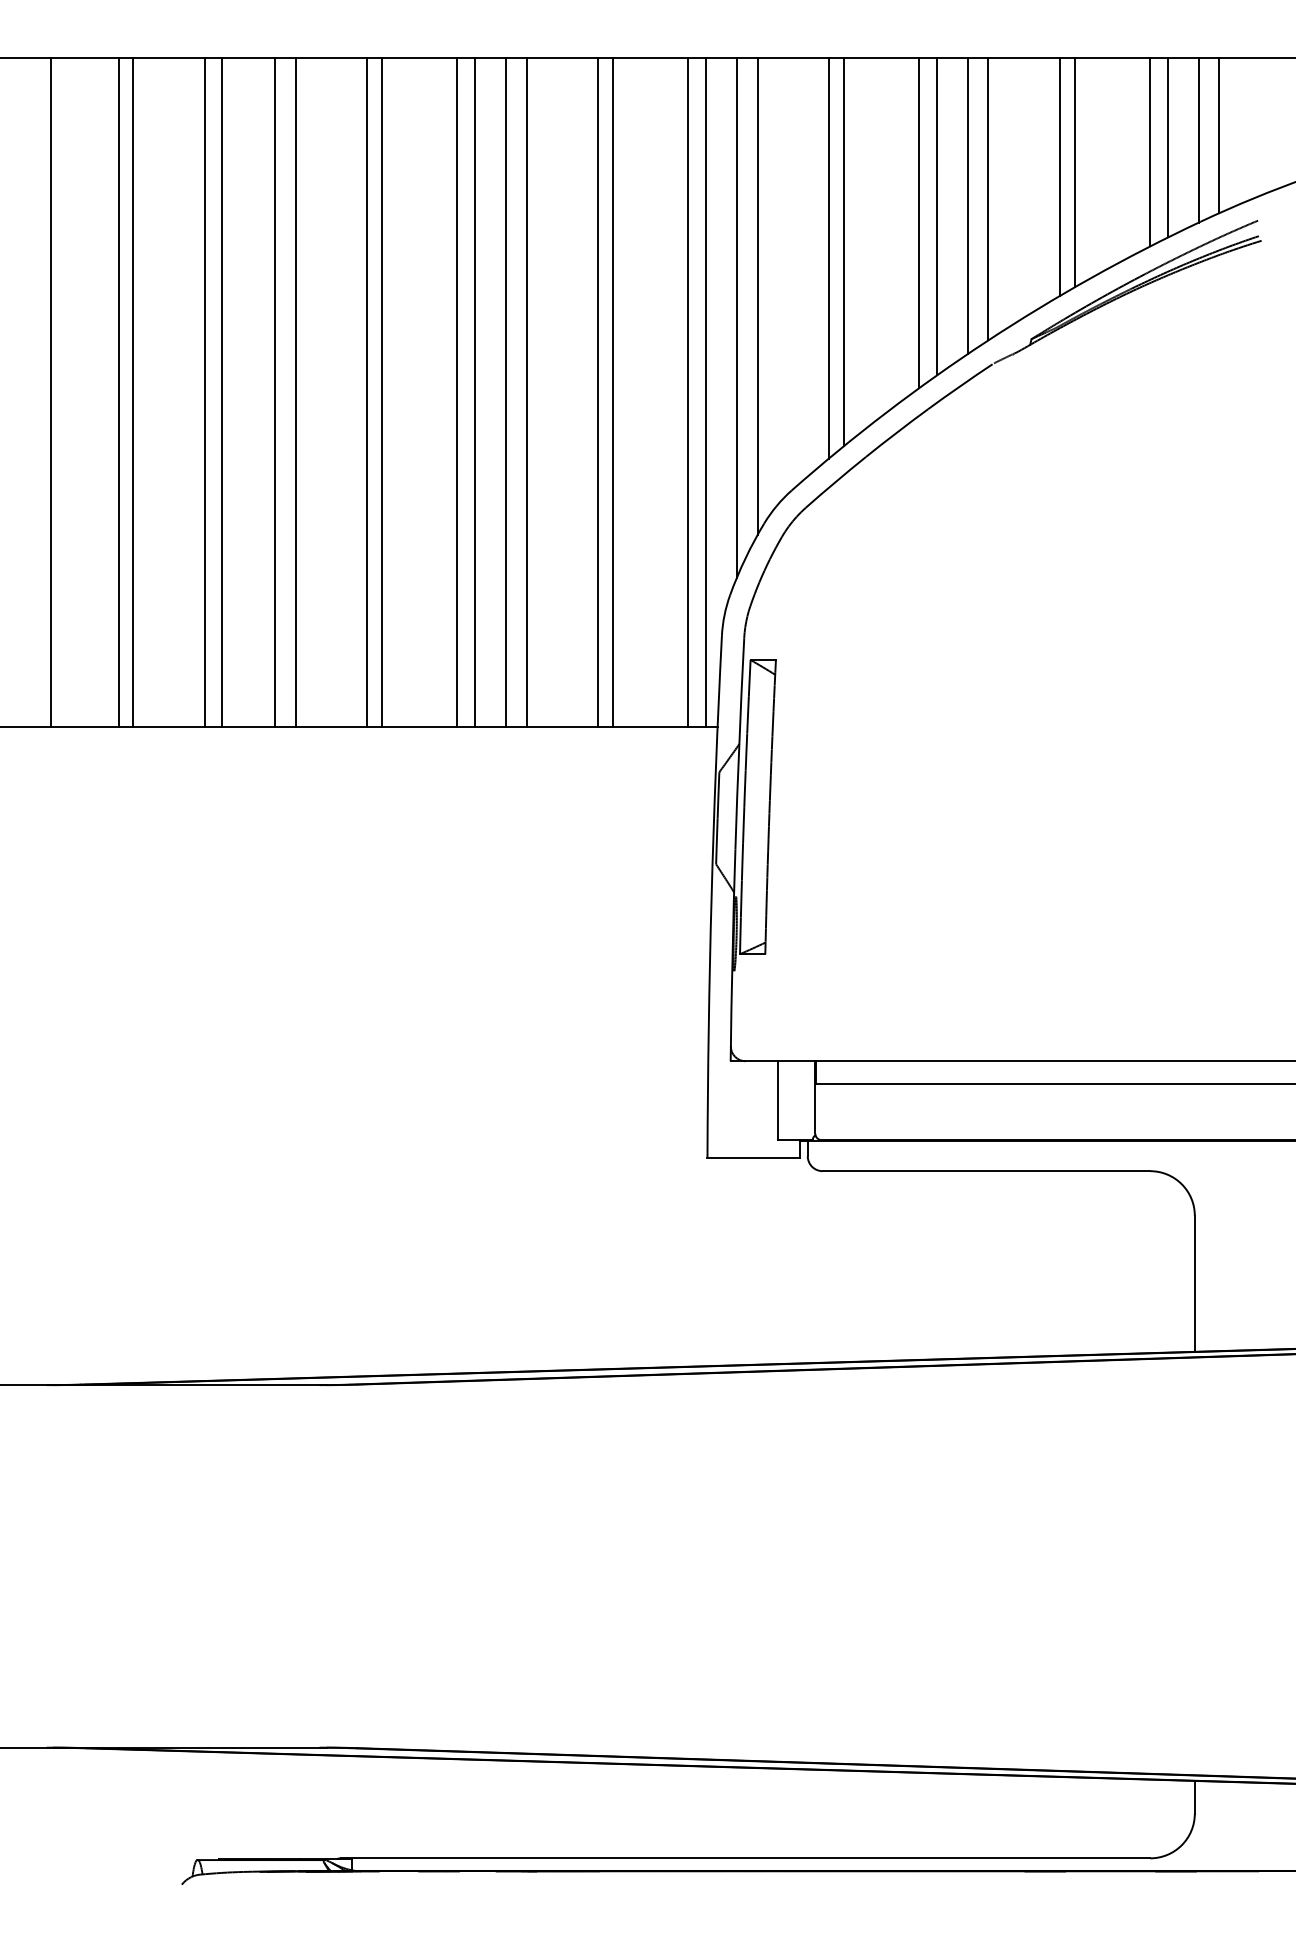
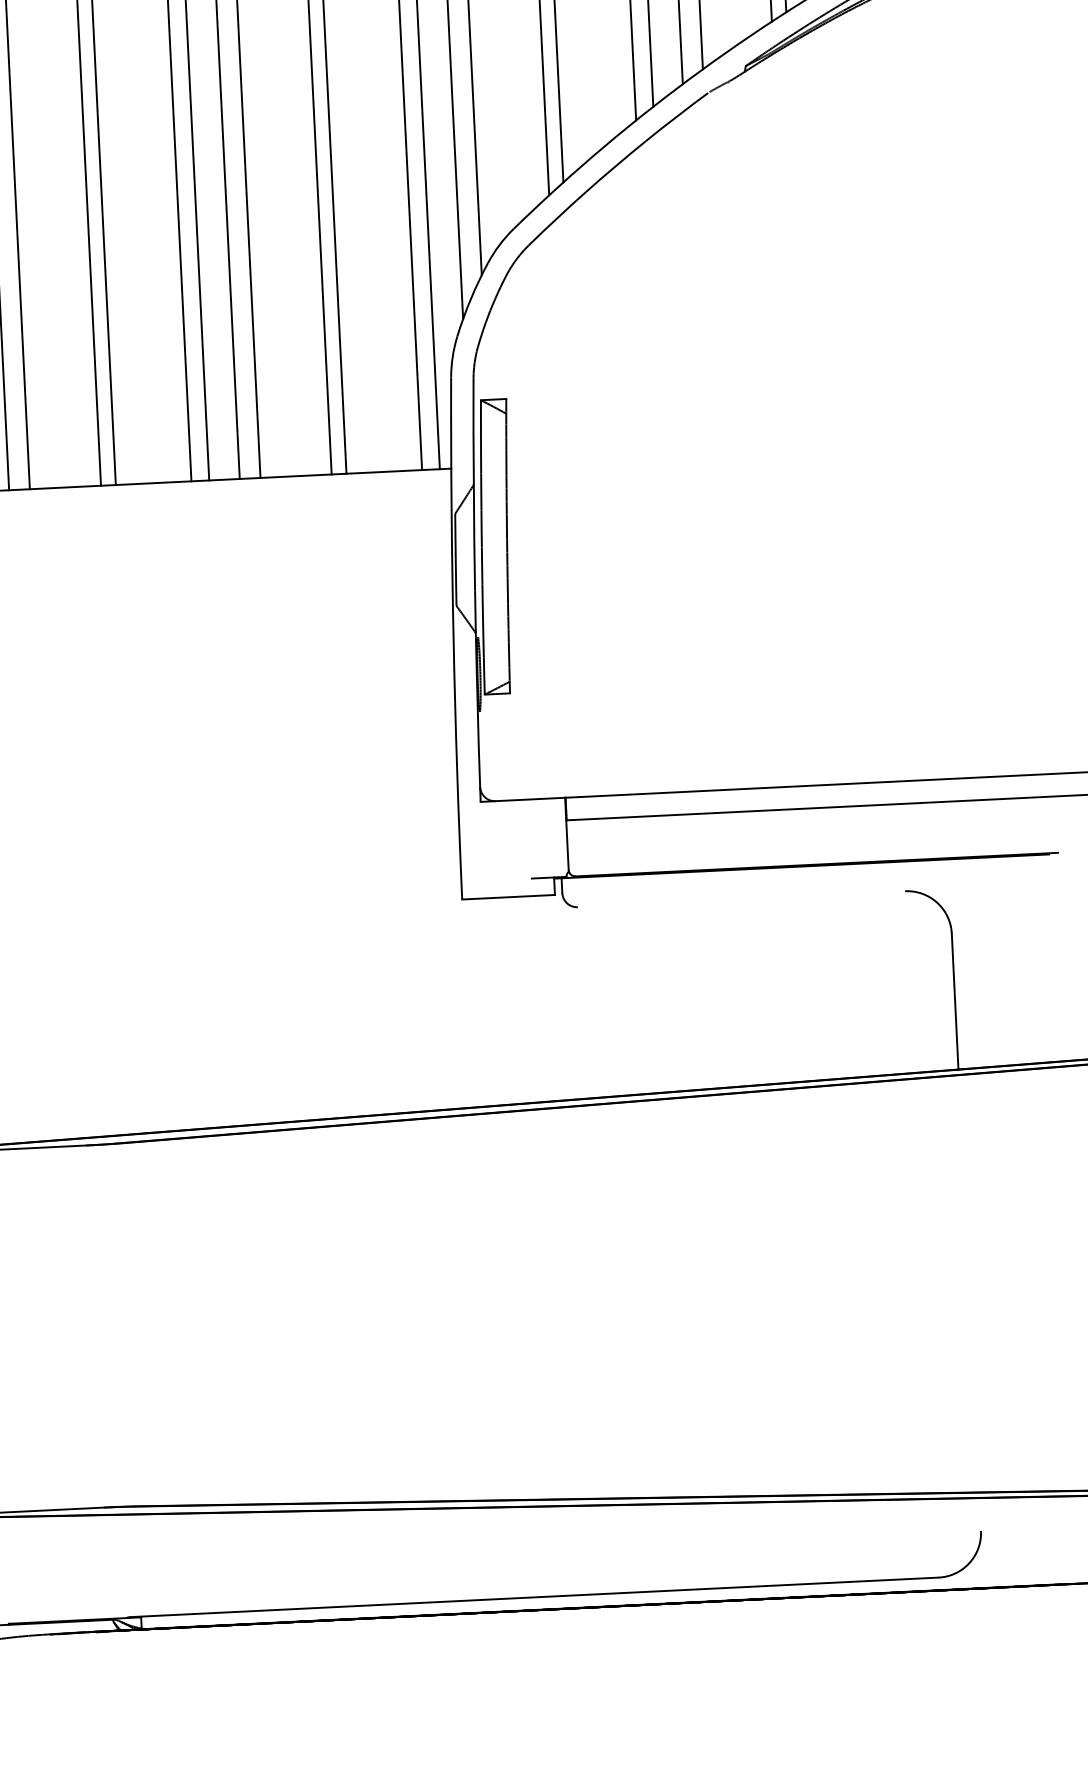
line: (778, 1100) -> (530, 838), removed
line: (986, 1171) -> (741, 899), removed
line: (1194, 1796) -> (979, 1513), removed

